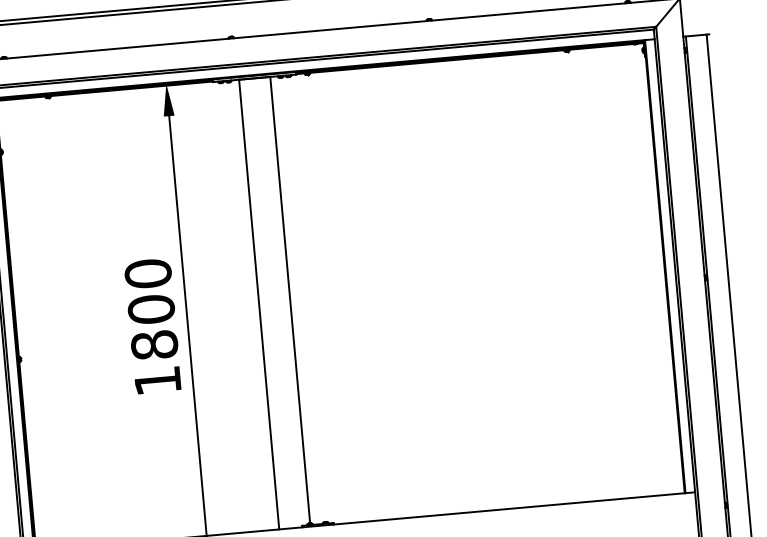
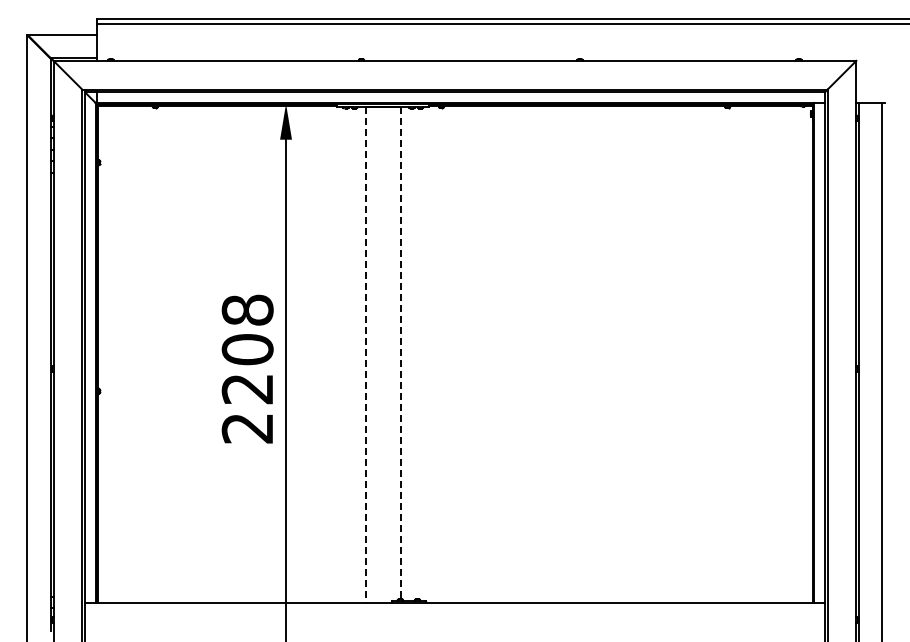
line: (290, 300) -> (400, 353), solid -> dashed
line: (259, 304) -> (366, 354), solid -> dashed
text: (152, 326) -> (247, 368), 1800 -> 2208

